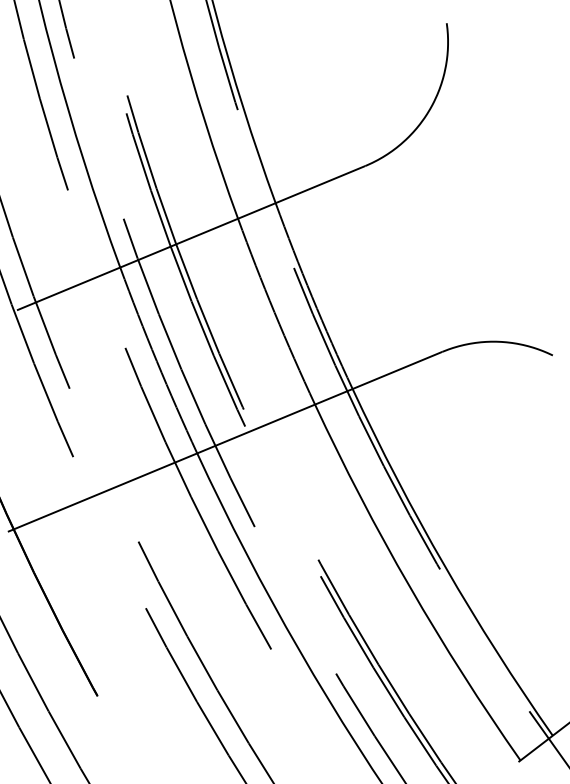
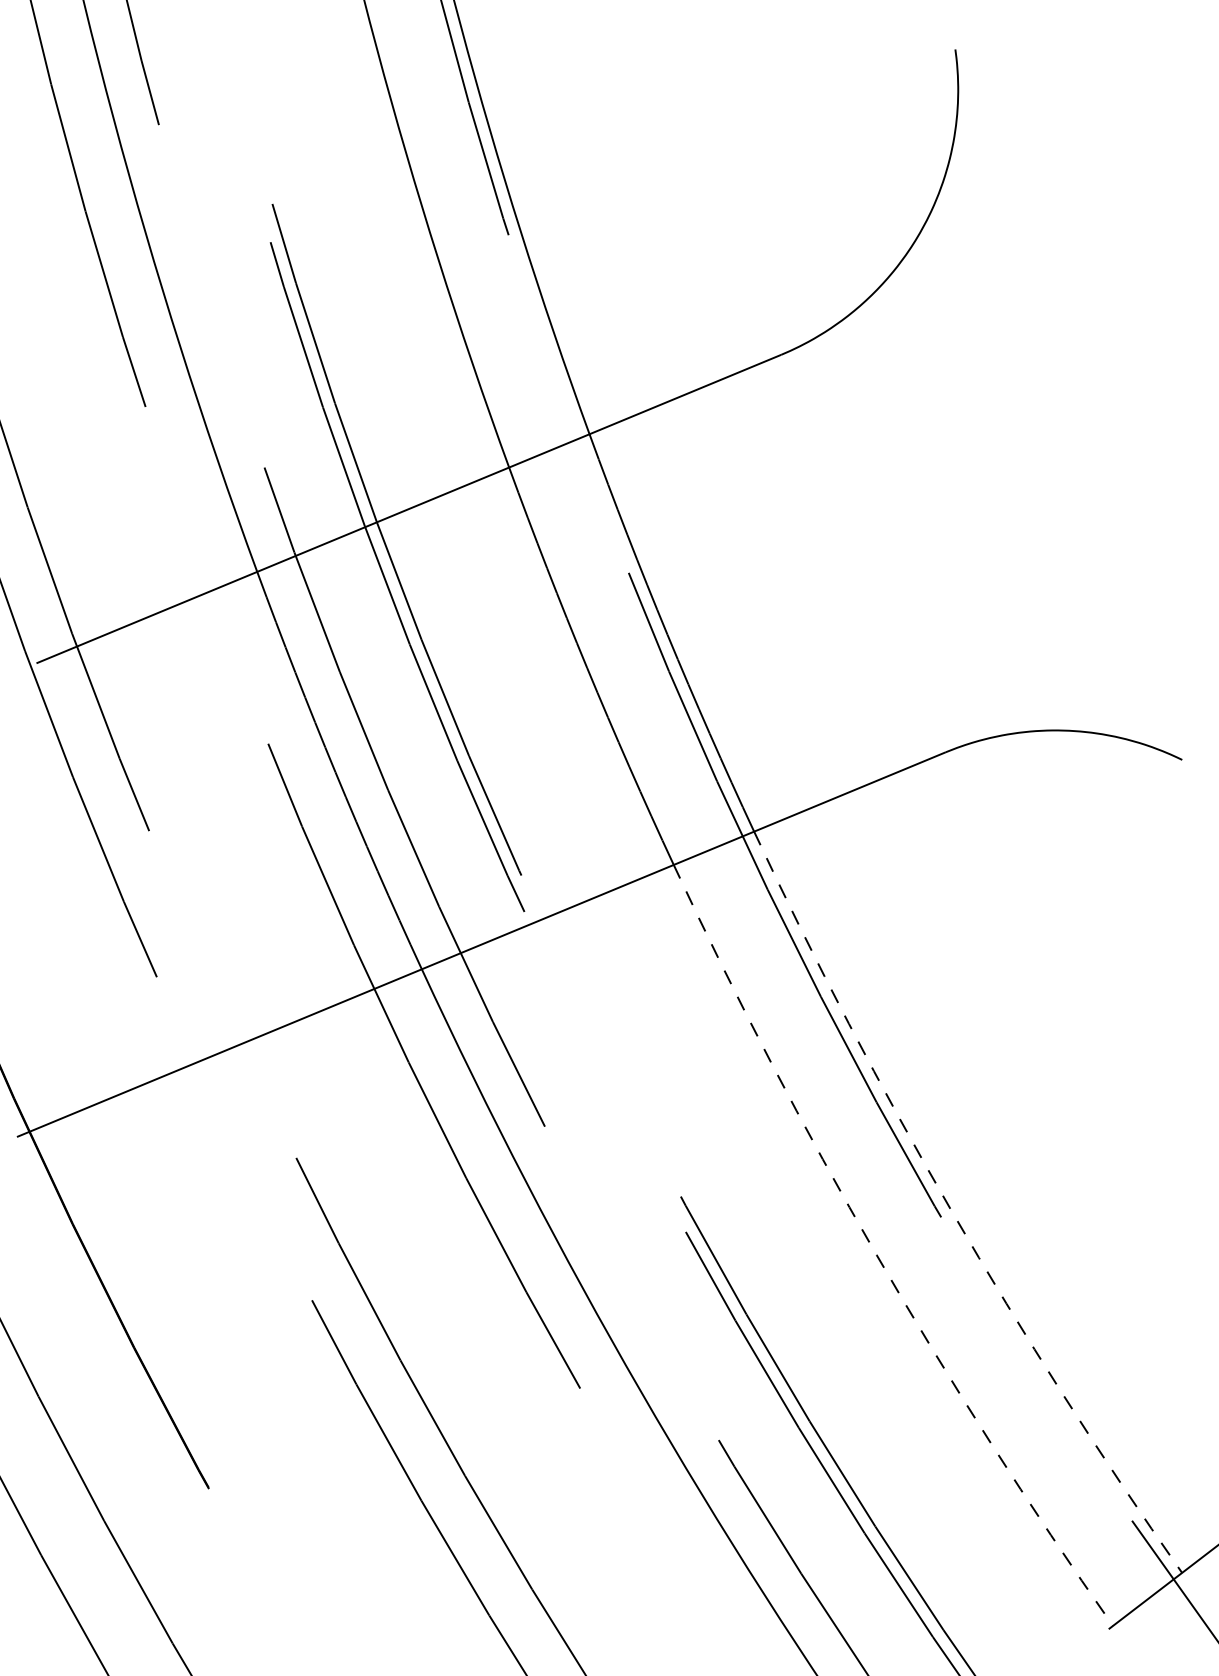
arc: (445, 566) -> (952, 1211), solid -> dashed
arc: (409, 587) -> (875, 1256), solid -> dashed

